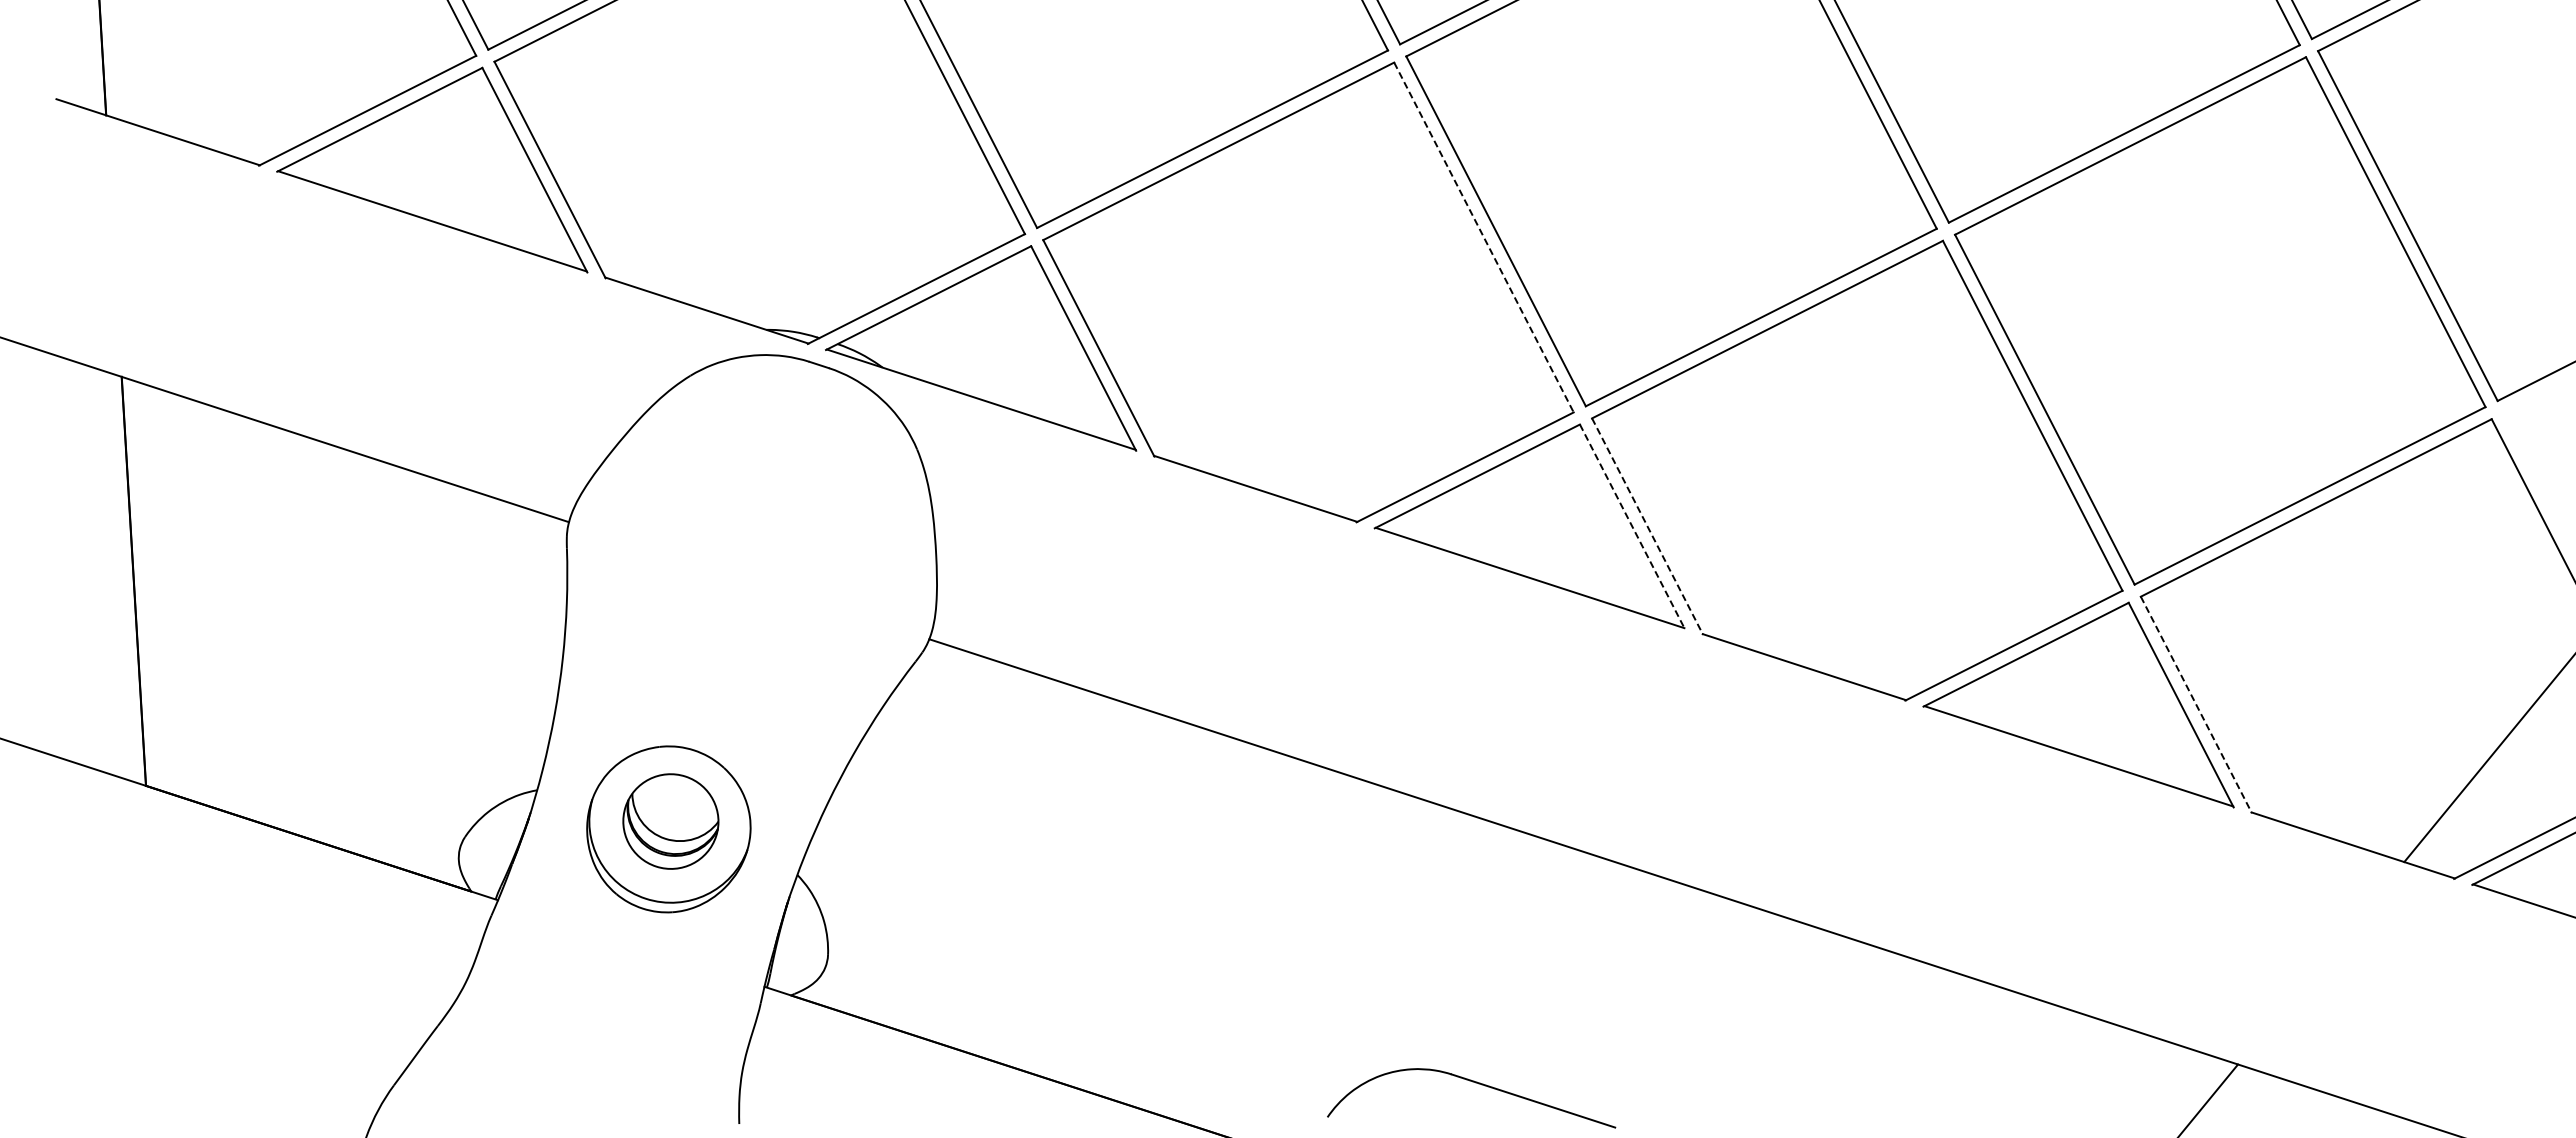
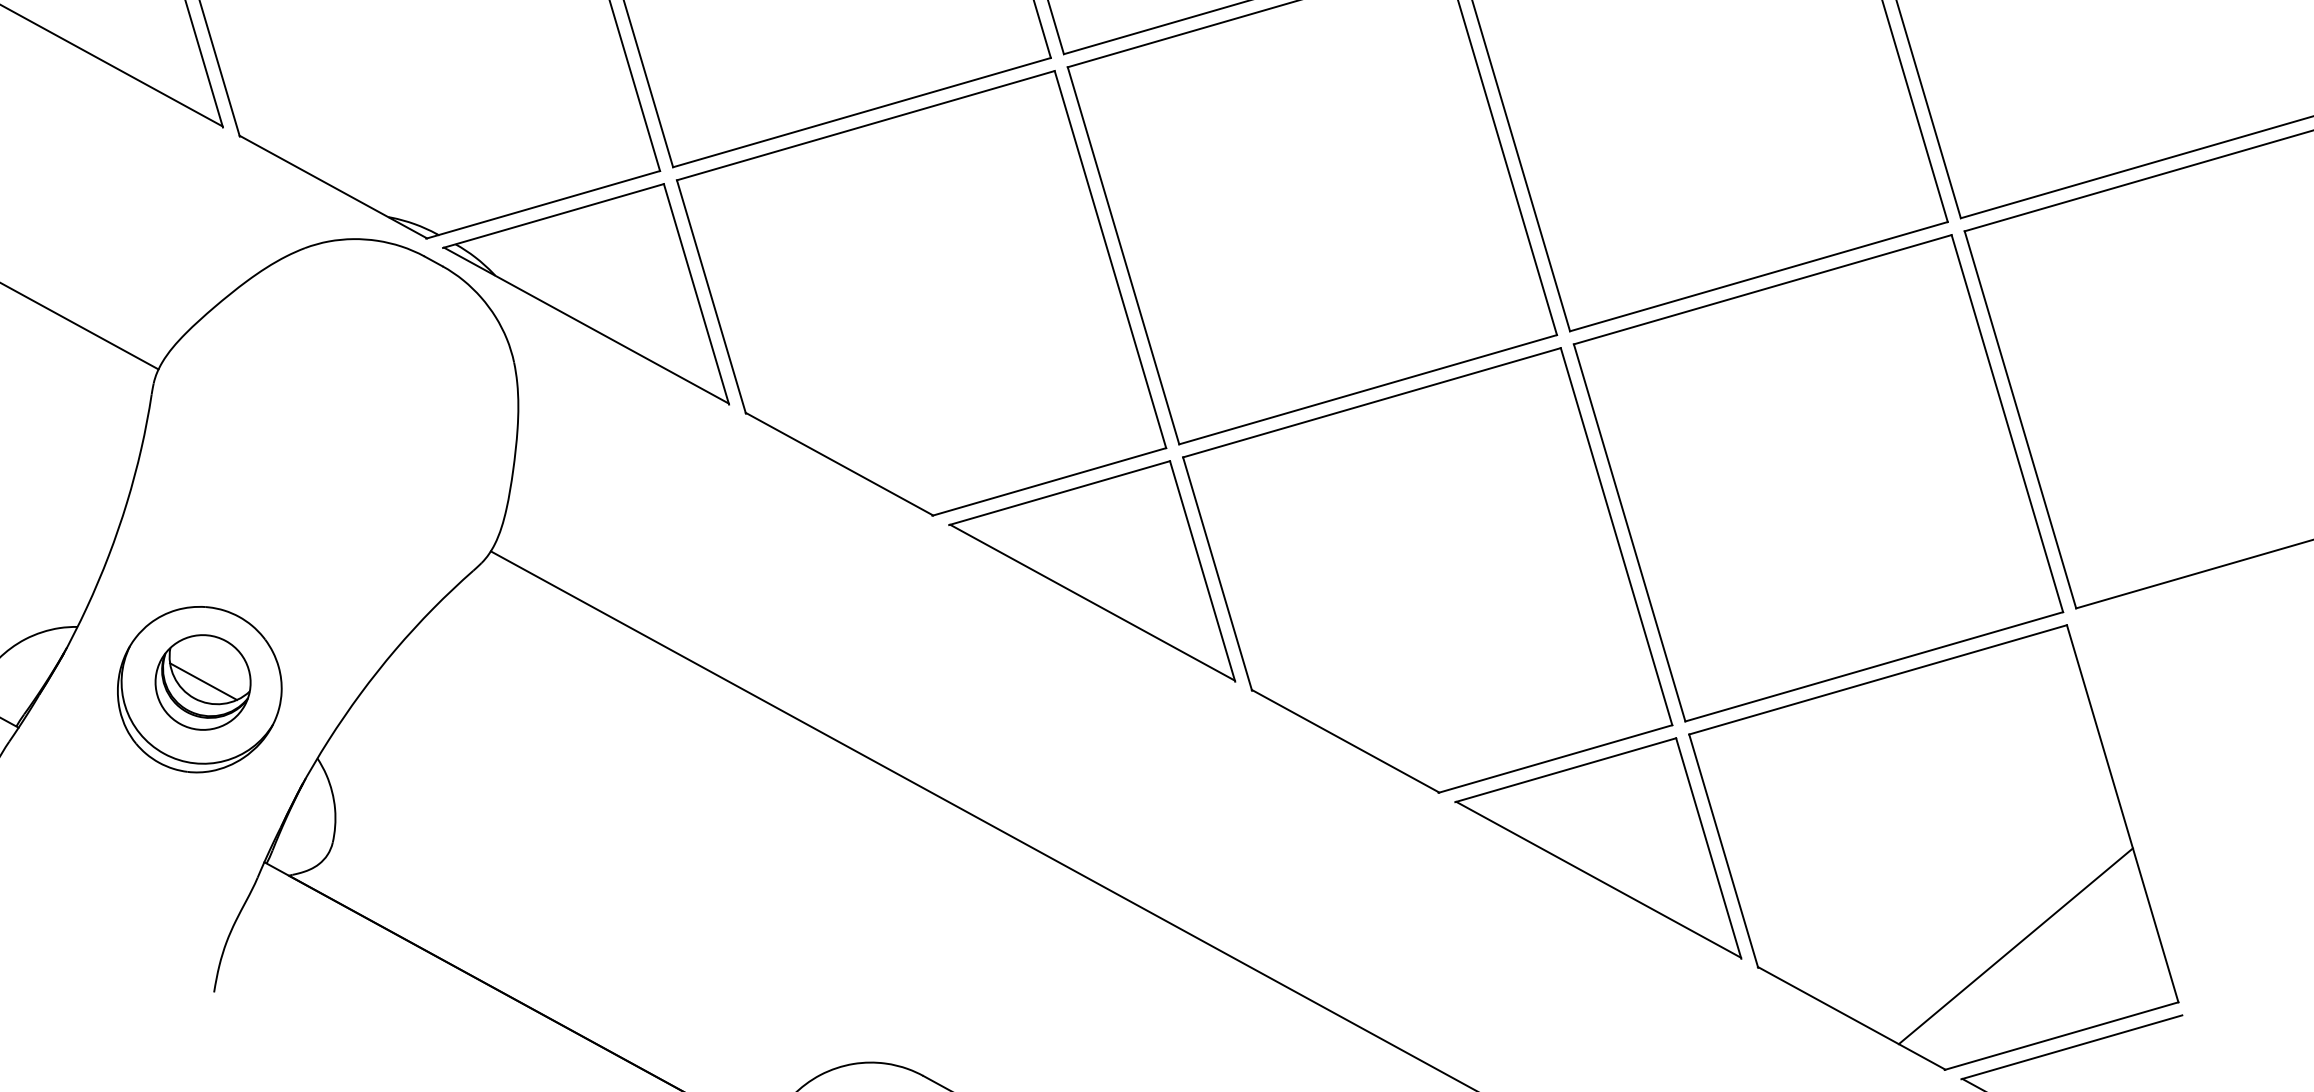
line: (1483, 237) -> (1110, 259), dashed -> solid
line: (1632, 526) -> (1202, 571), dashed -> solid
line: (1647, 526) -> (1217, 573), dashed -> solid
line: (2196, 704) -> (1723, 850), dashed -> solid
line: (670, 820) -> (202, 681), added

